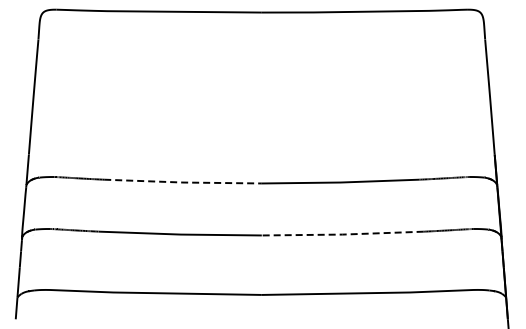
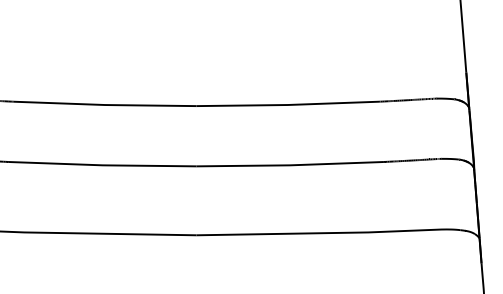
line: (182, 182) -> (104, 104), dashed -> solid
line: (342, 234) -> (289, 165), dashed -> solid

